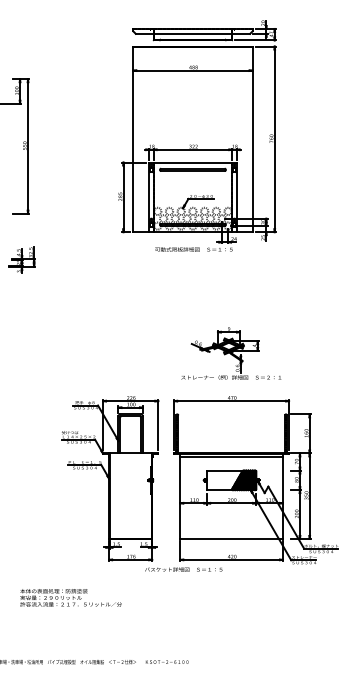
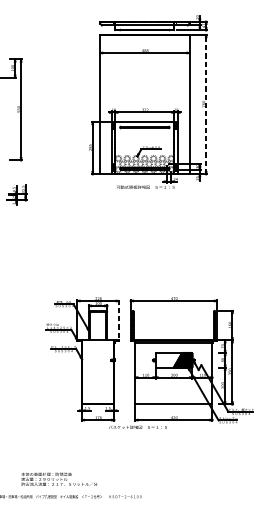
line: (274, 139) -> (206, 104), solid -> dashed
part: (231, 353) -> (173, 265), removed
line: (158, 424) -> (118, 318), solid -> dashed
text: (70, 597) -> (58, 479), moved

